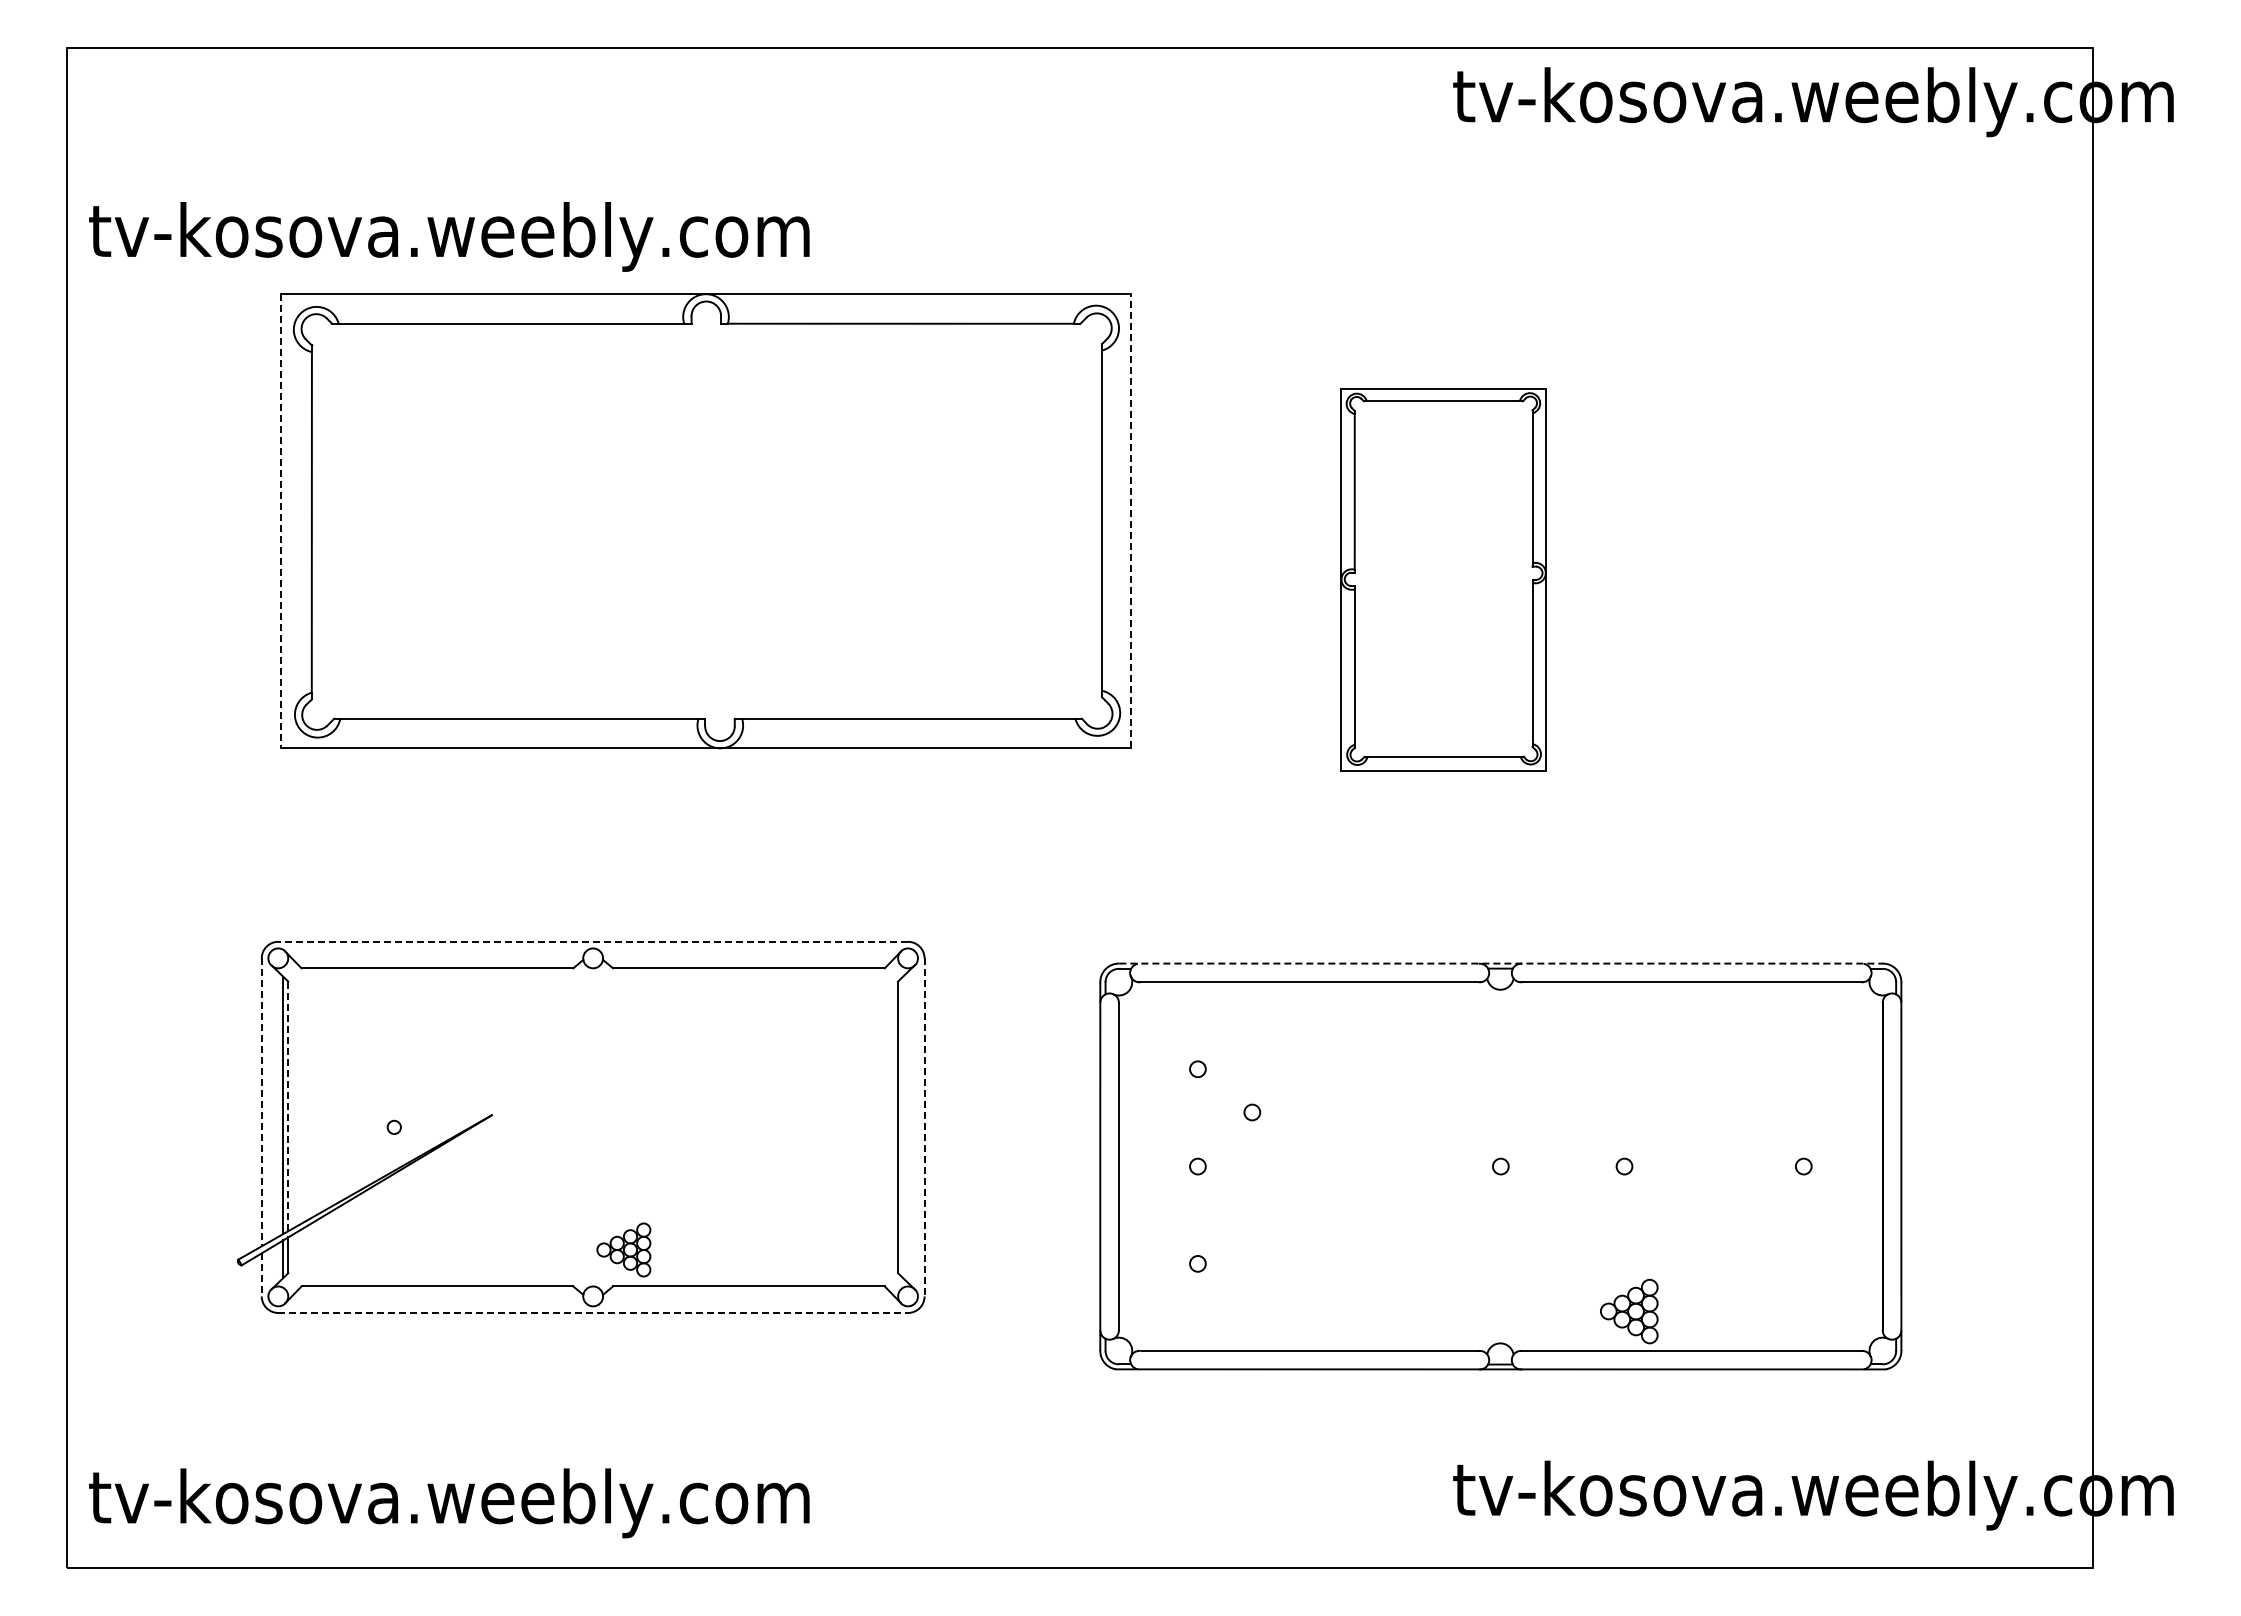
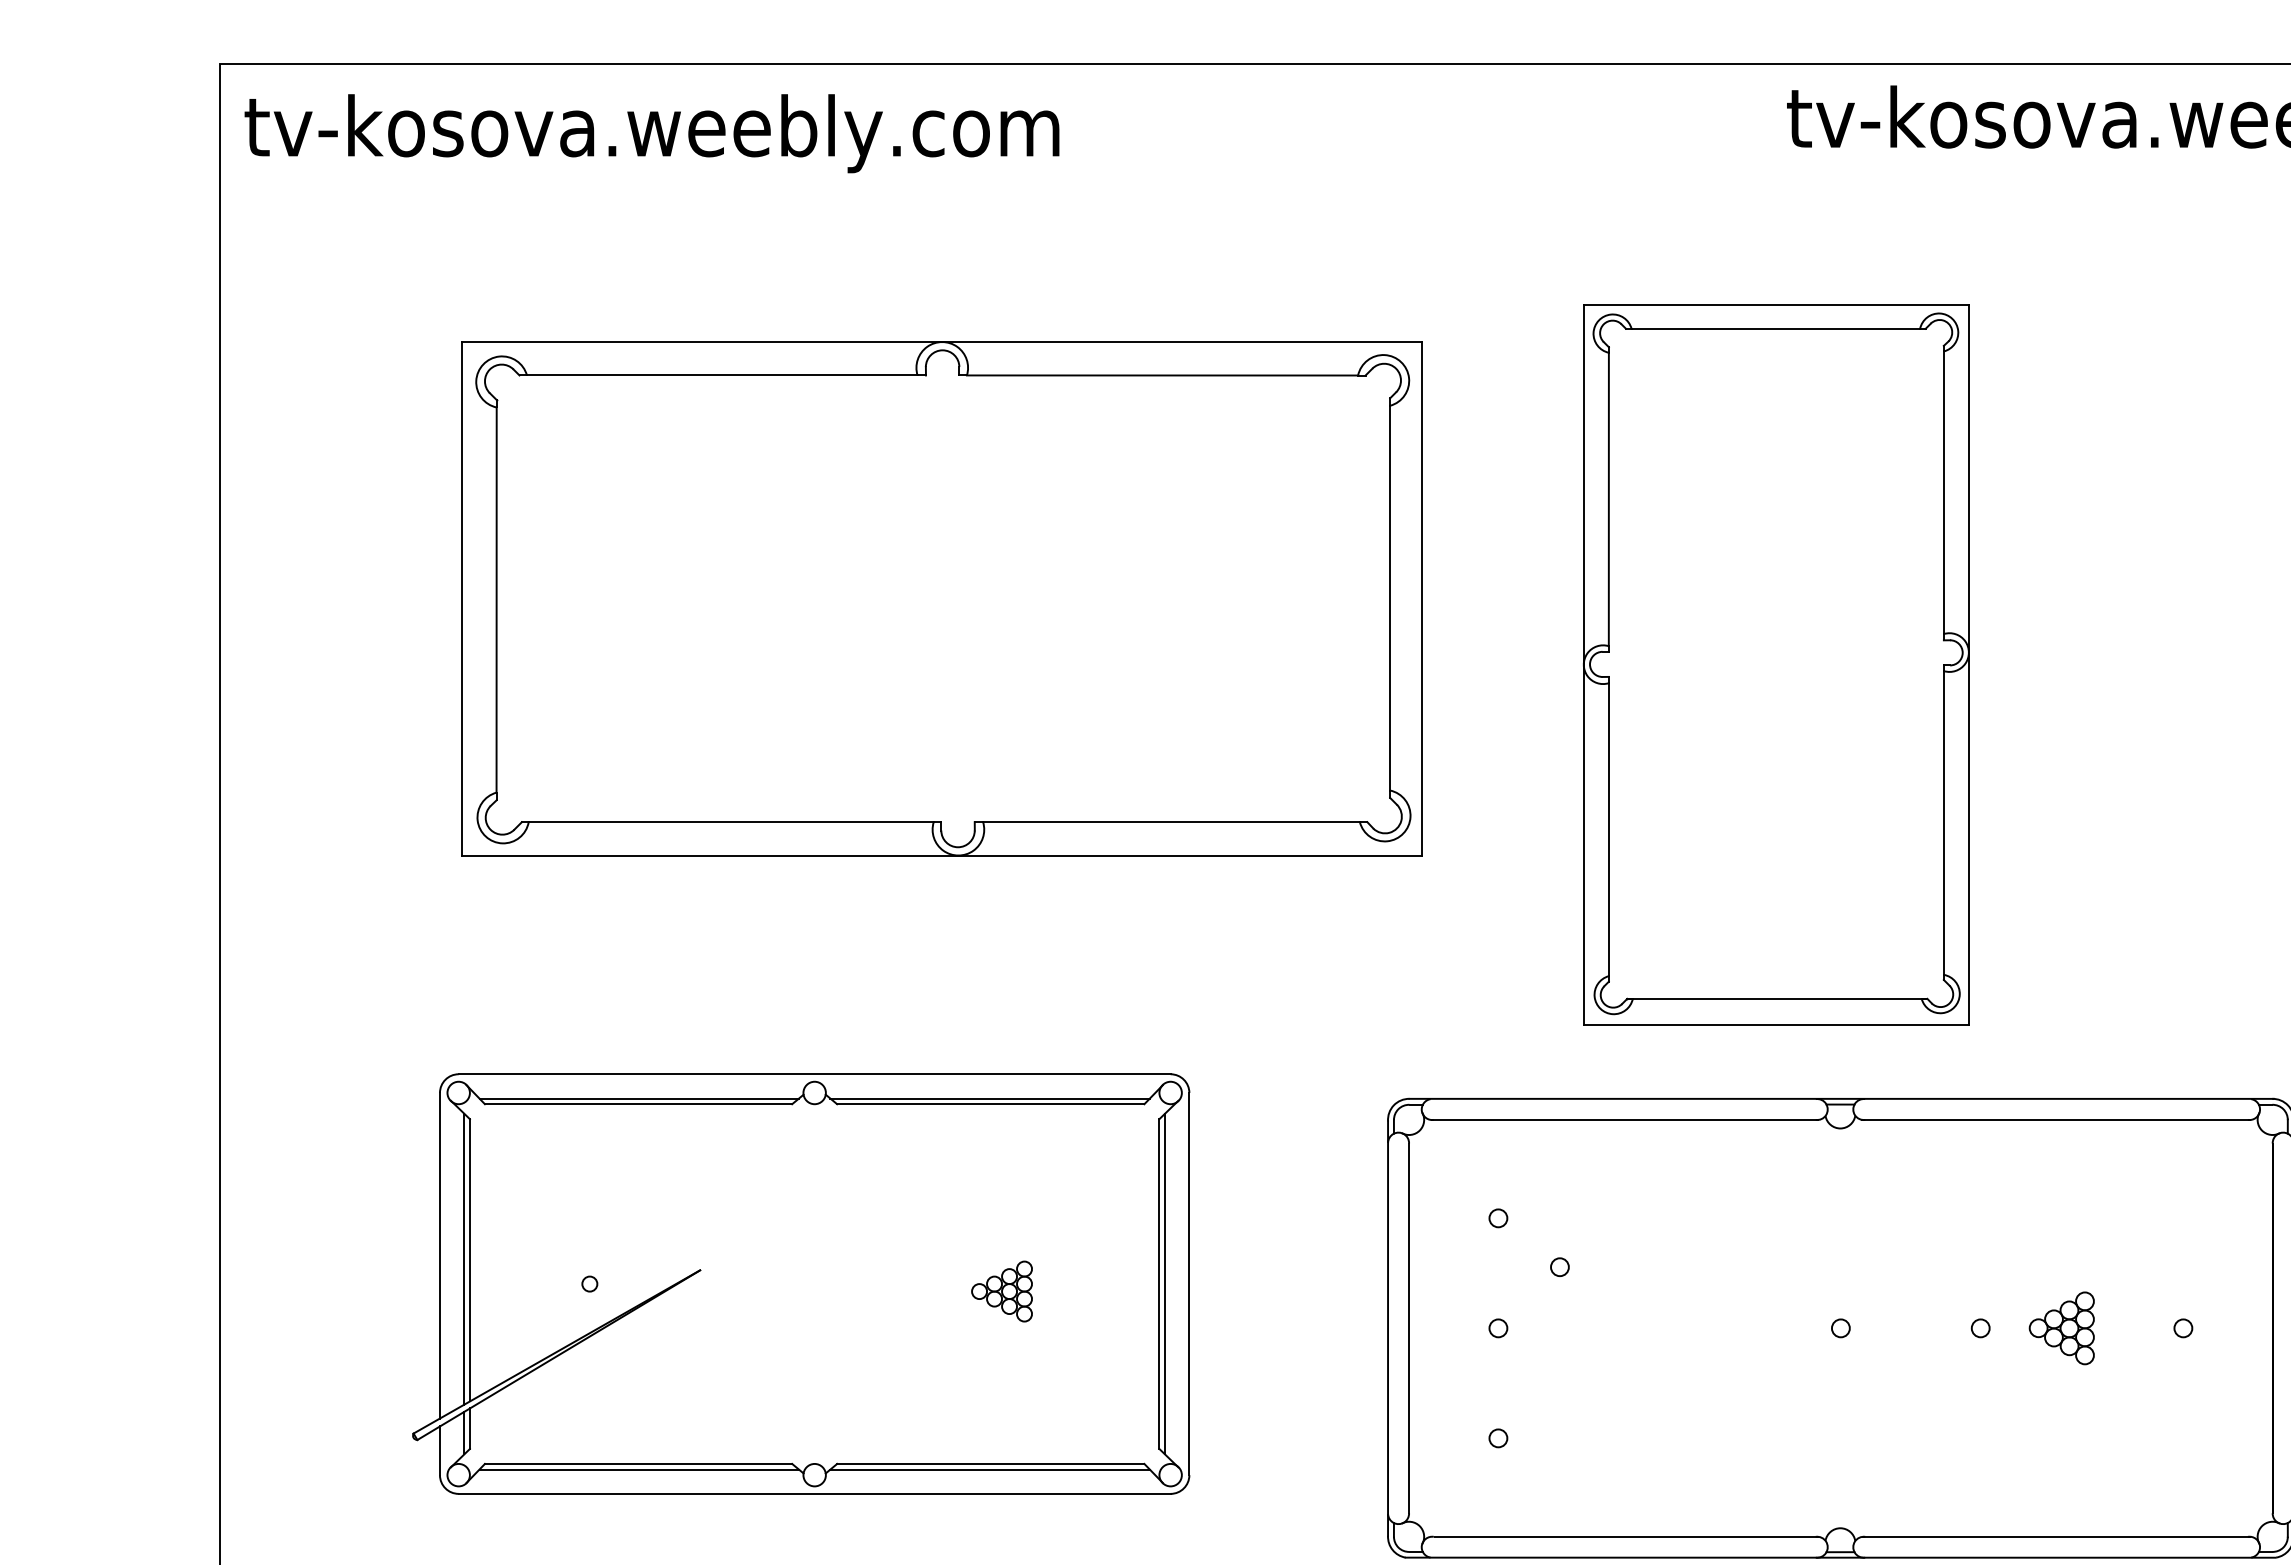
text: (449, 236) -> (652, 133), moved
line: (1130, 520) -> (1422, 597), dashed -> solid
line: (281, 521) -> (462, 599), dashed -> solid
part: (1443, 579) -> (1776, 664), size x1.67
line: (593, 941) -> (815, 1073), dashed -> solid
line: (437, 963) -> (638, 1098), added
line: (748, 963) -> (990, 1098), added
line: (1501, 963) -> (1841, 1098), dashed -> solid
line: (261, 1102) -> (439, 1255), dashed -> solid
line: (288, 1106) -> (470, 1260), dashed -> solid
line: (903, 1127) -> (1165, 1284), added
line: (924, 1127) -> (1189, 1284), dashed -> solid
part: (623, 1249) -> (1001, 1290), moved
line: (261, 1274) -> (439, 1450), dashed -> solid
line: (437, 1291) -> (638, 1469), added
line: (748, 1291) -> (990, 1469), added
part: (1629, 1311) -> (2062, 1328), moved
line: (593, 1312) -> (815, 1493), dashed -> solid

